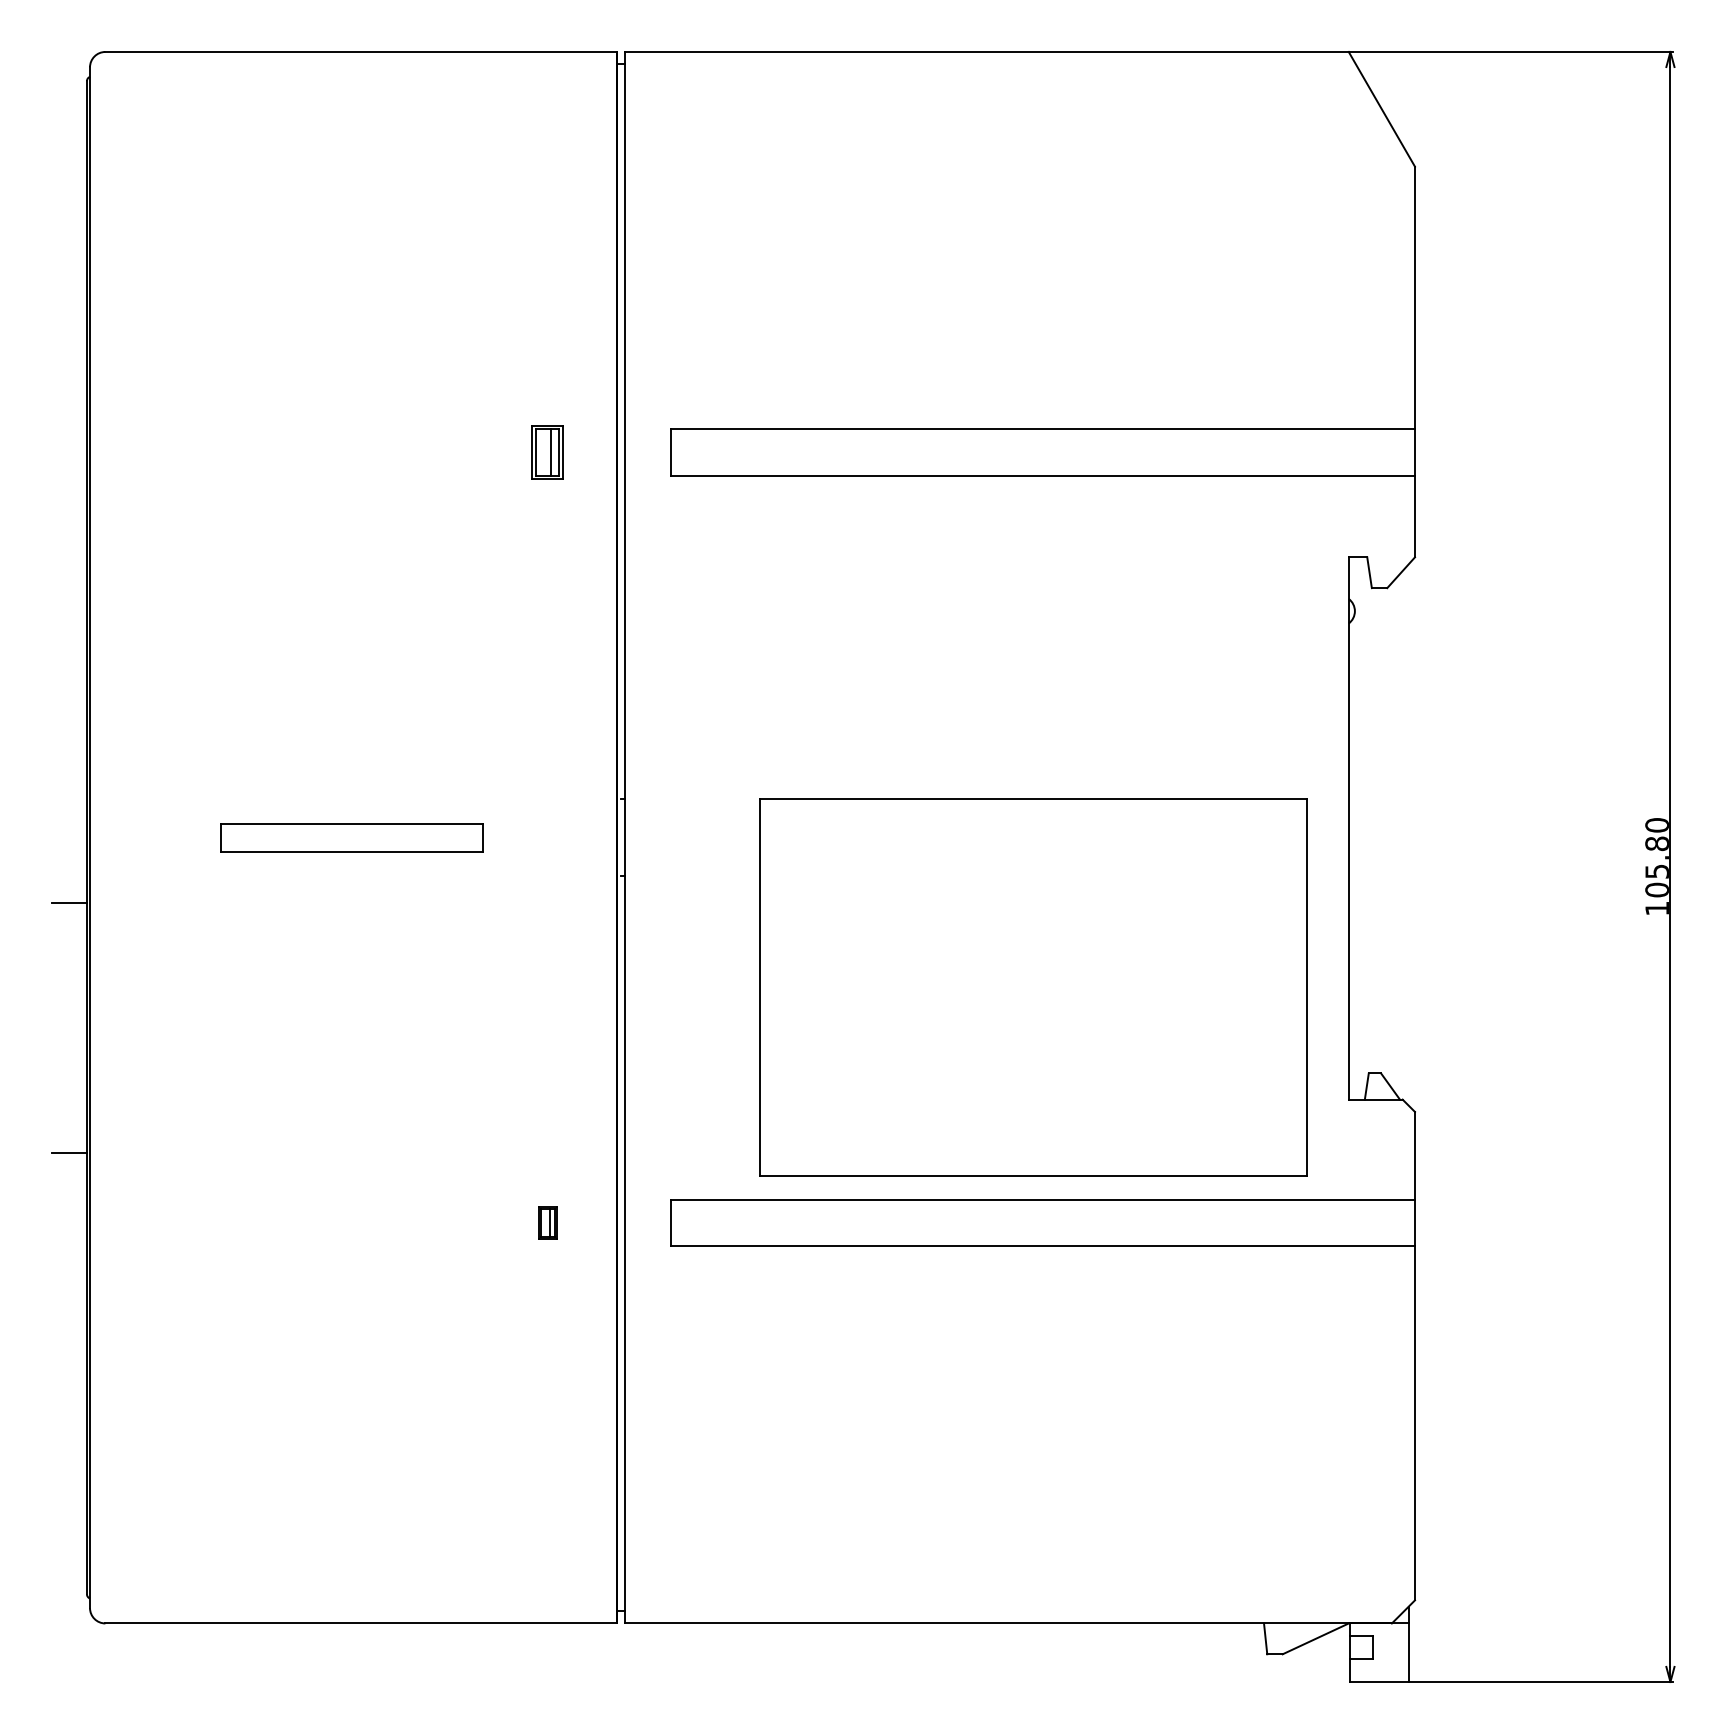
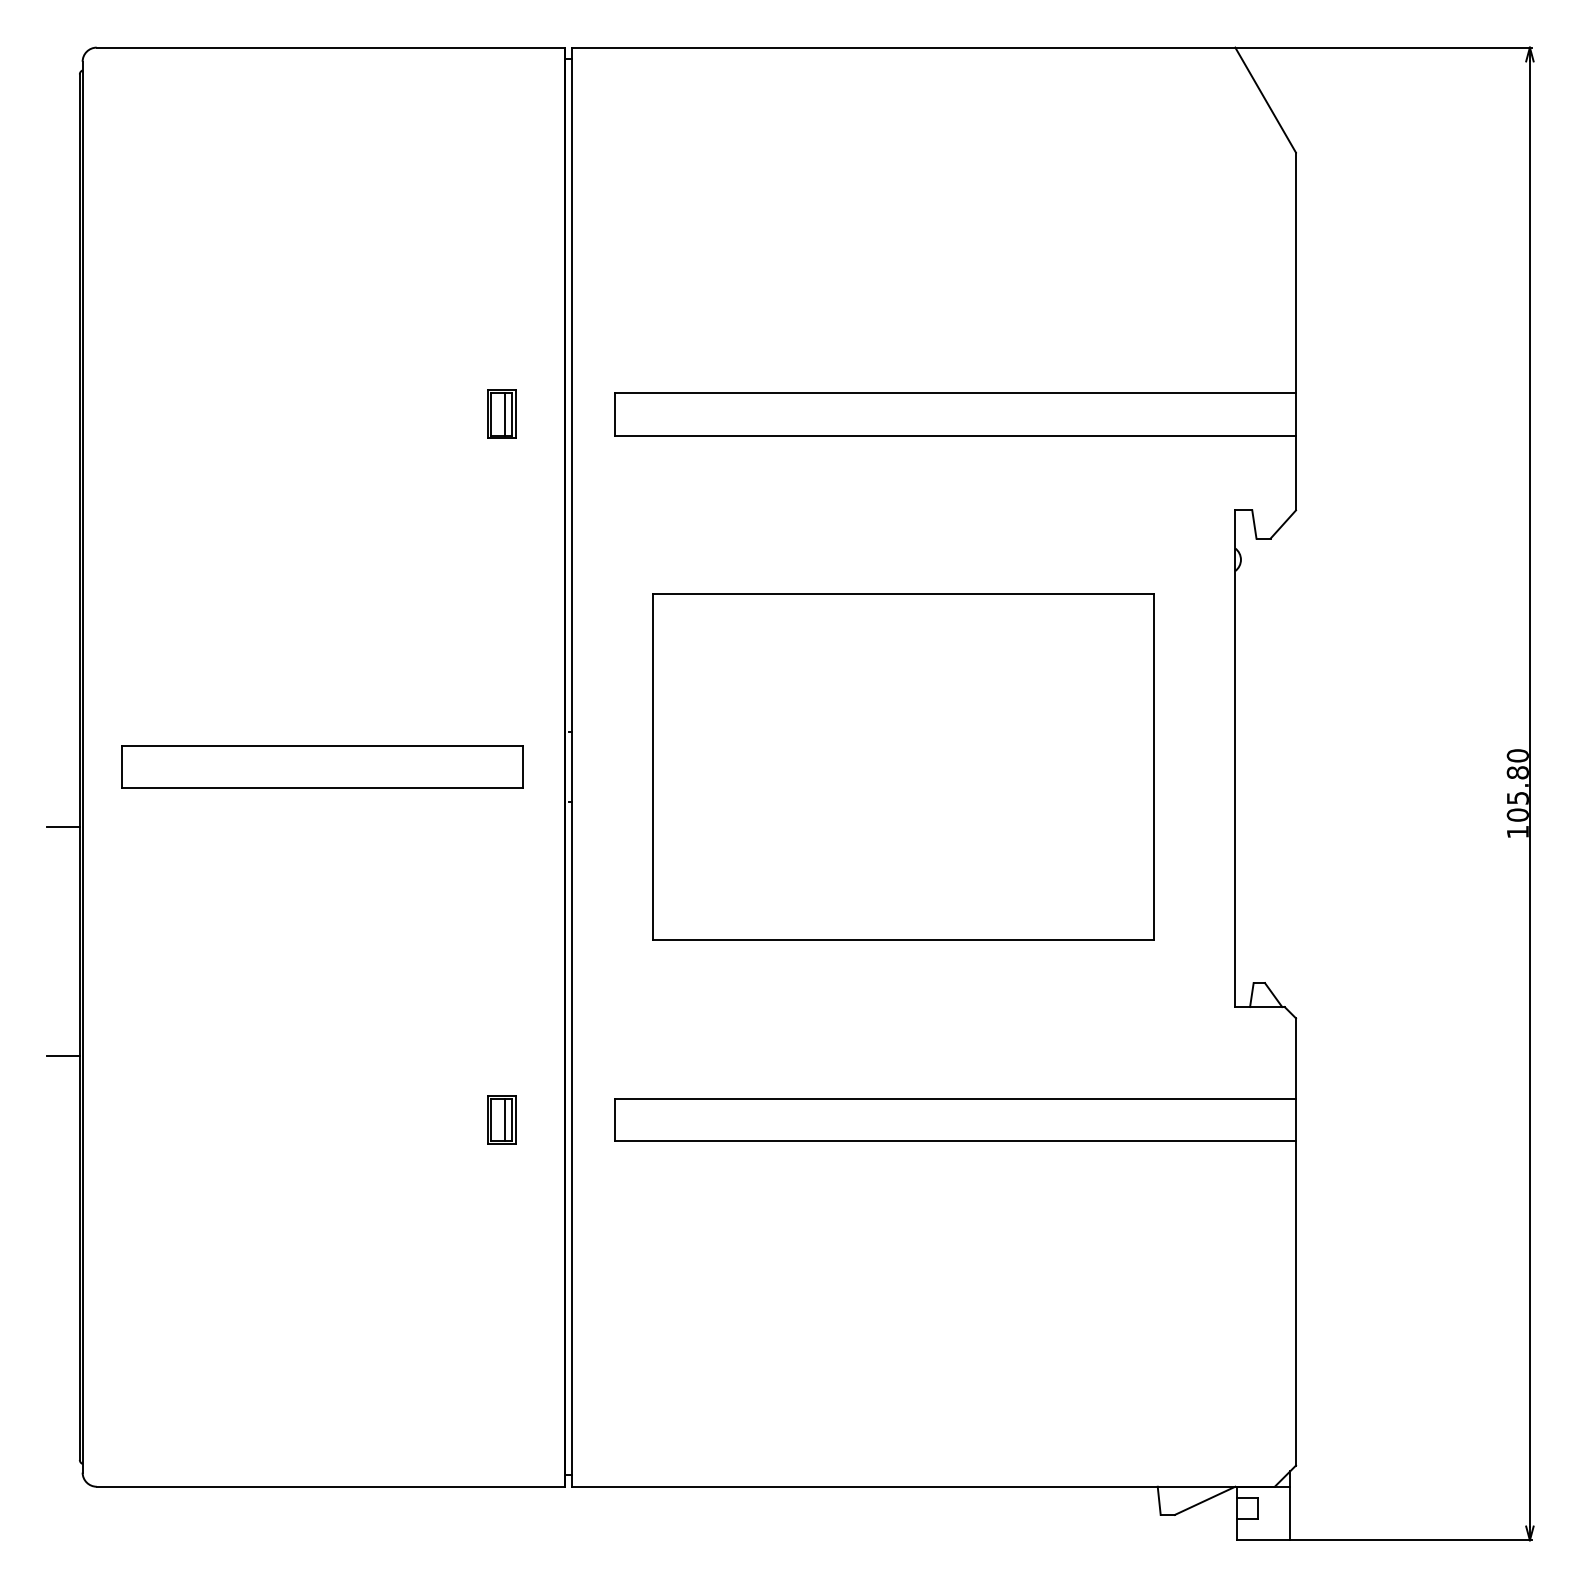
part: (351, 836) -> (322, 766), size x1.67
part: (1033, 986) -> (903, 766), moved
part: (547, 1222) -> (501, 1119), size x1.67

